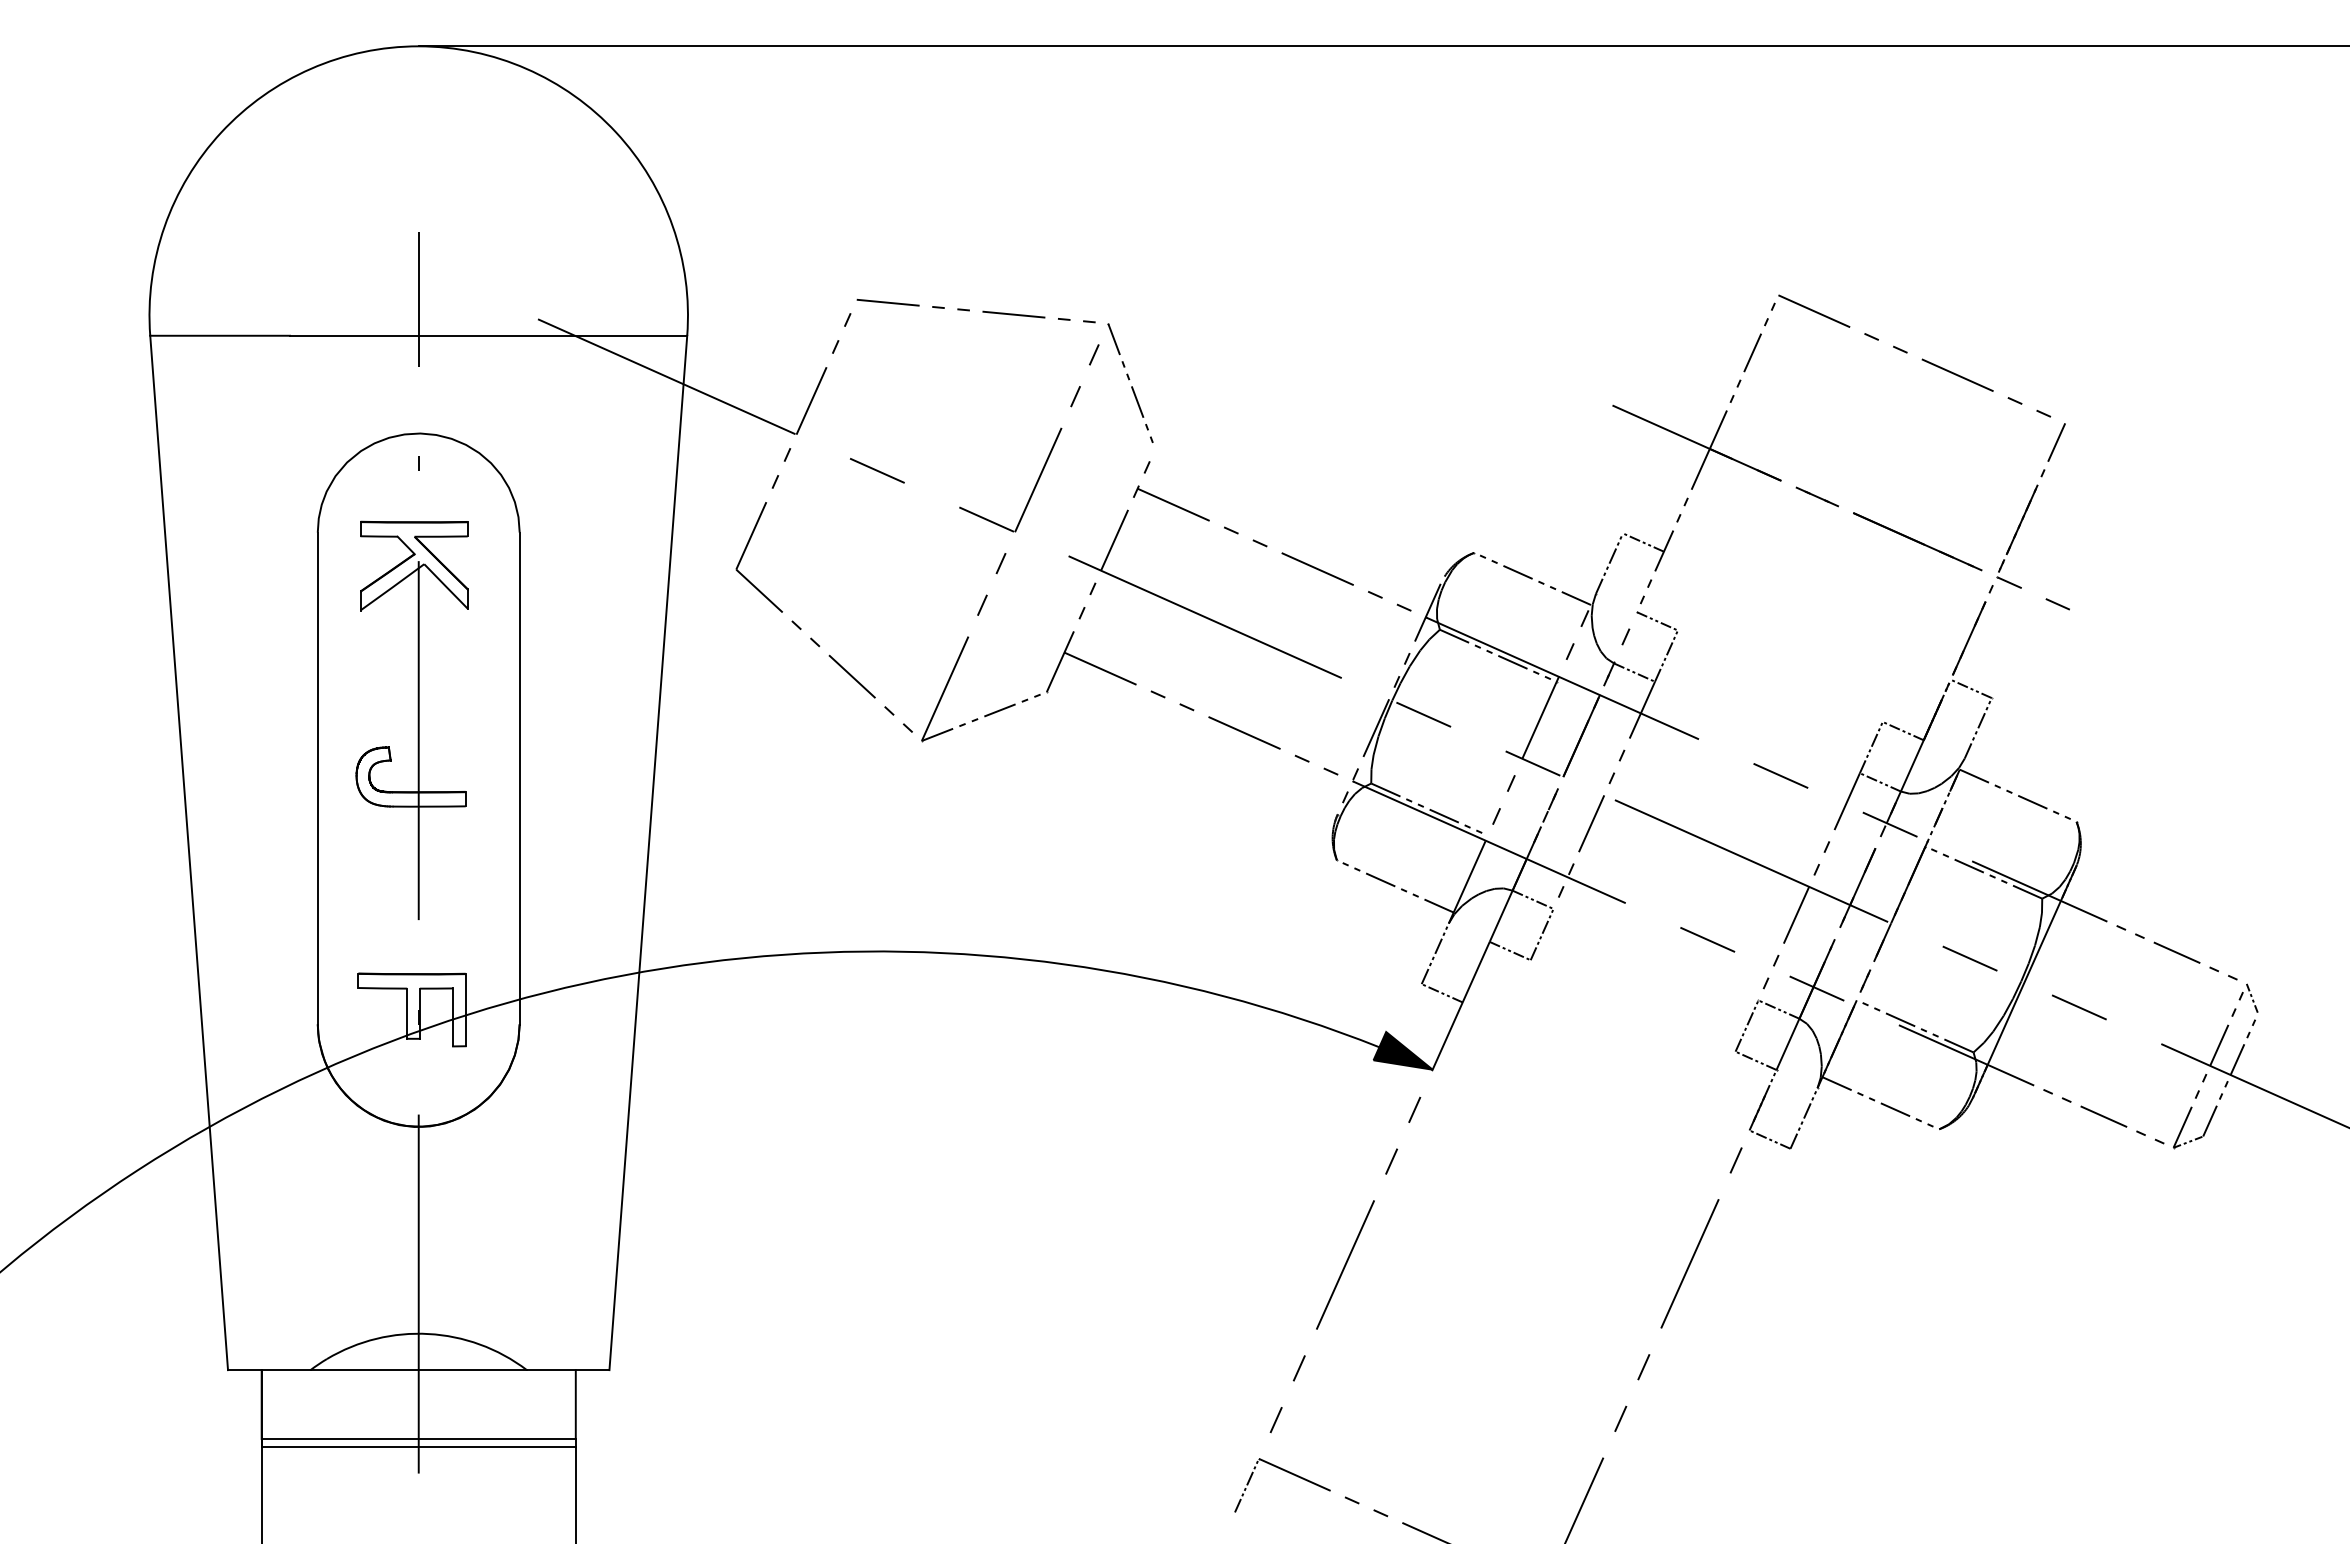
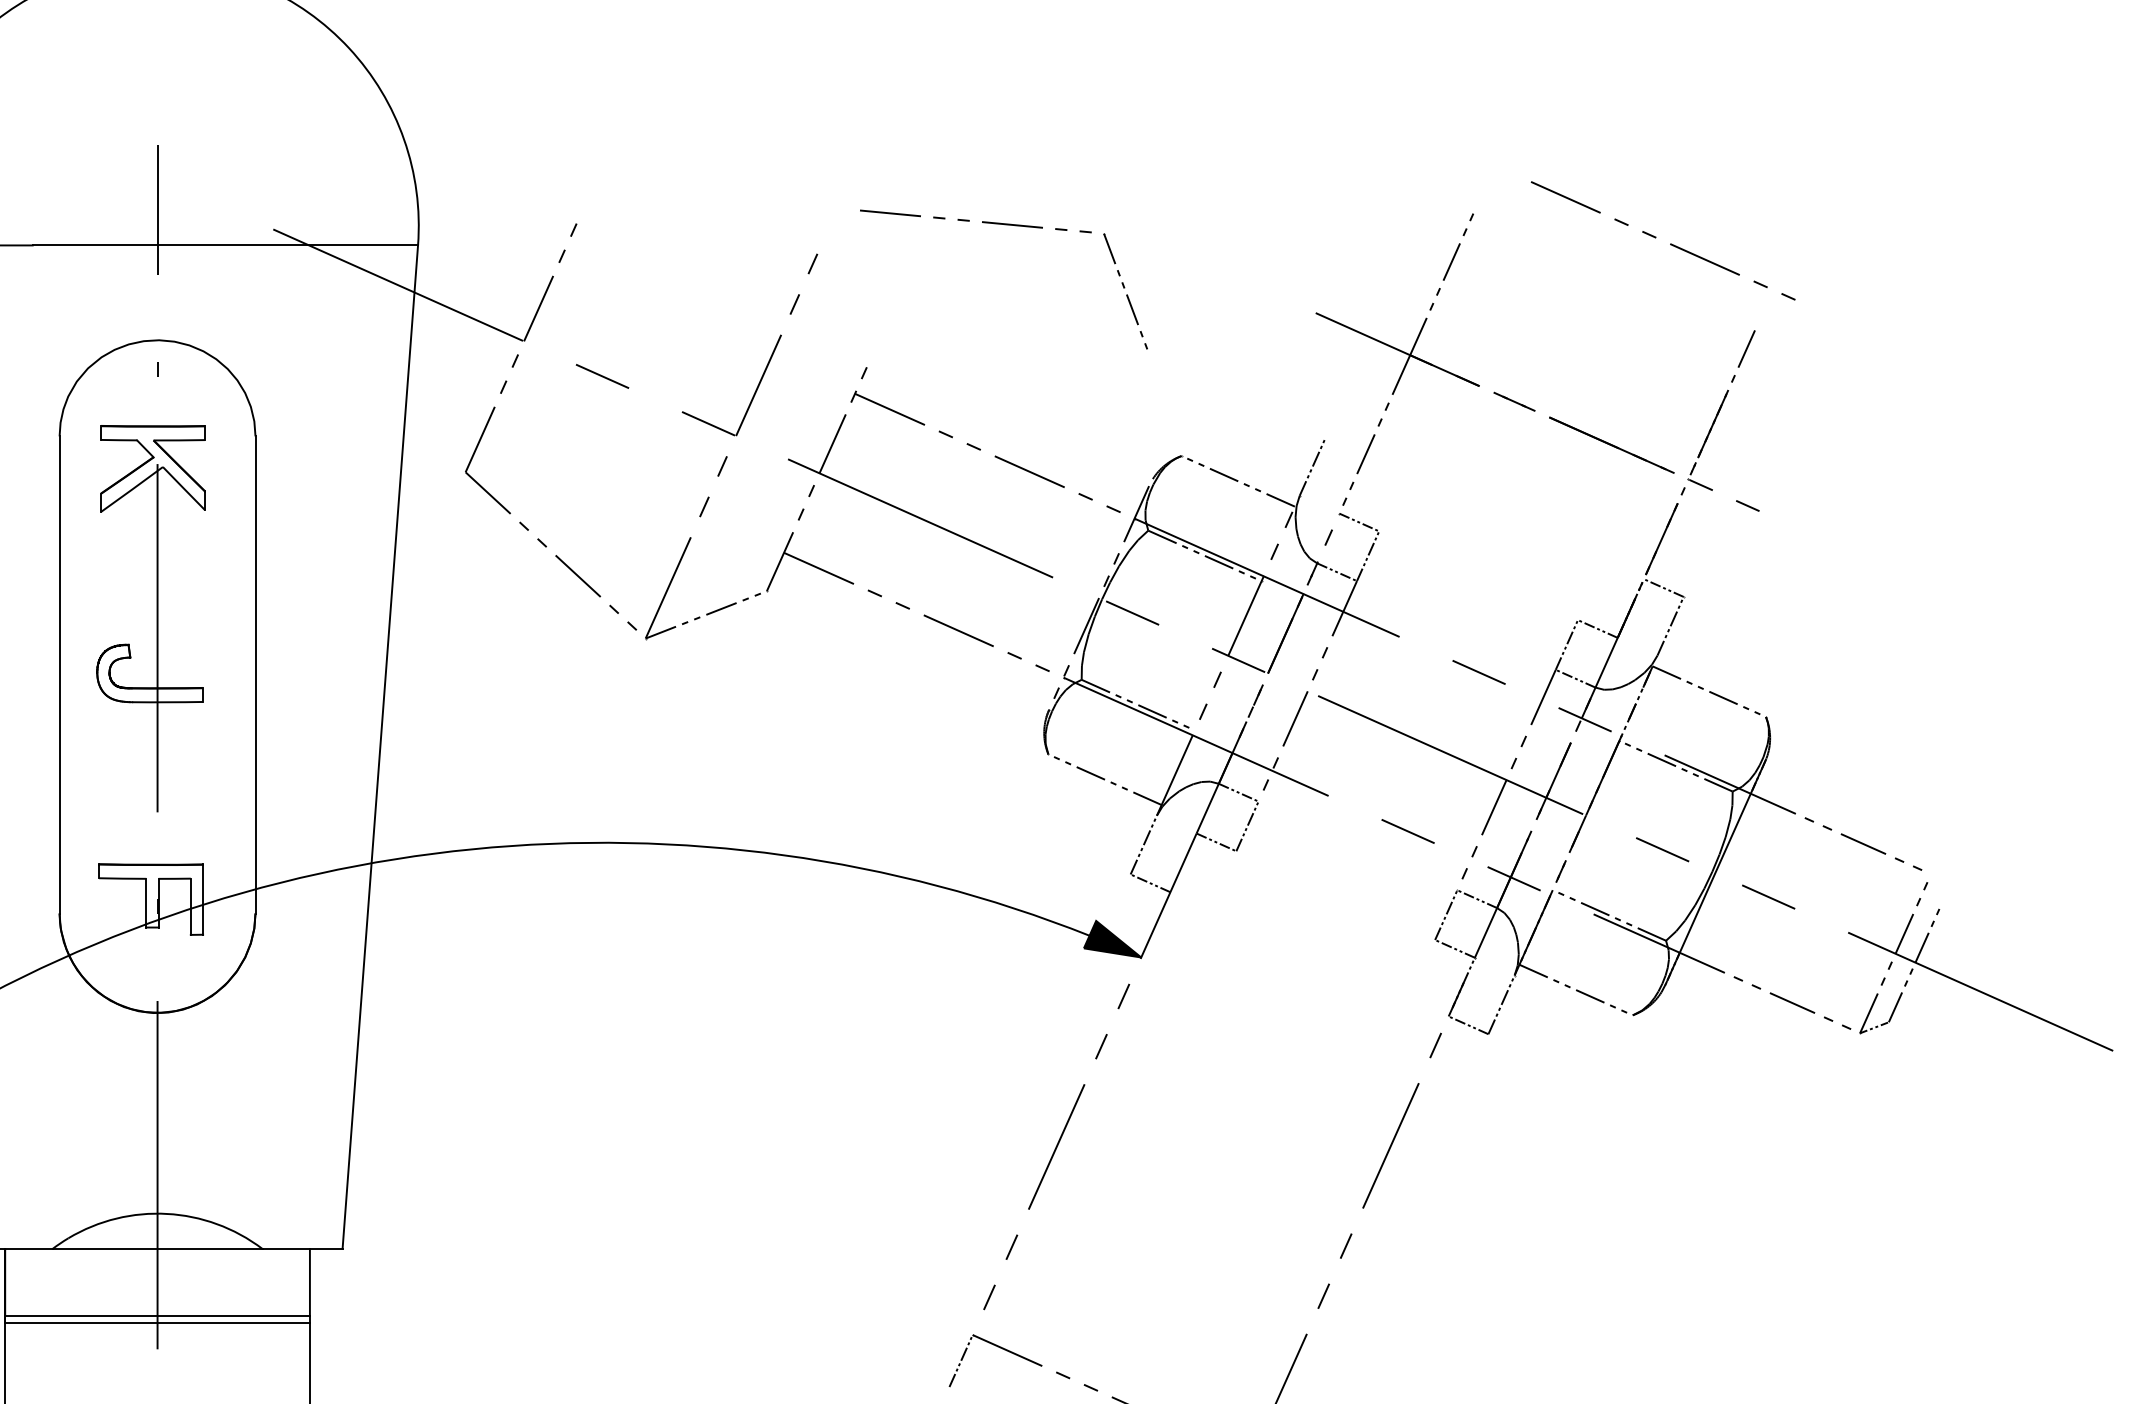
part: (1009, 315) -> (1008, 225), moved
line: (1907, 353) -> (1656, 238), moved
line: (1642, 542) -> (1344, 446), removed
line: (2252, 998) -> (1936, 888), removed

